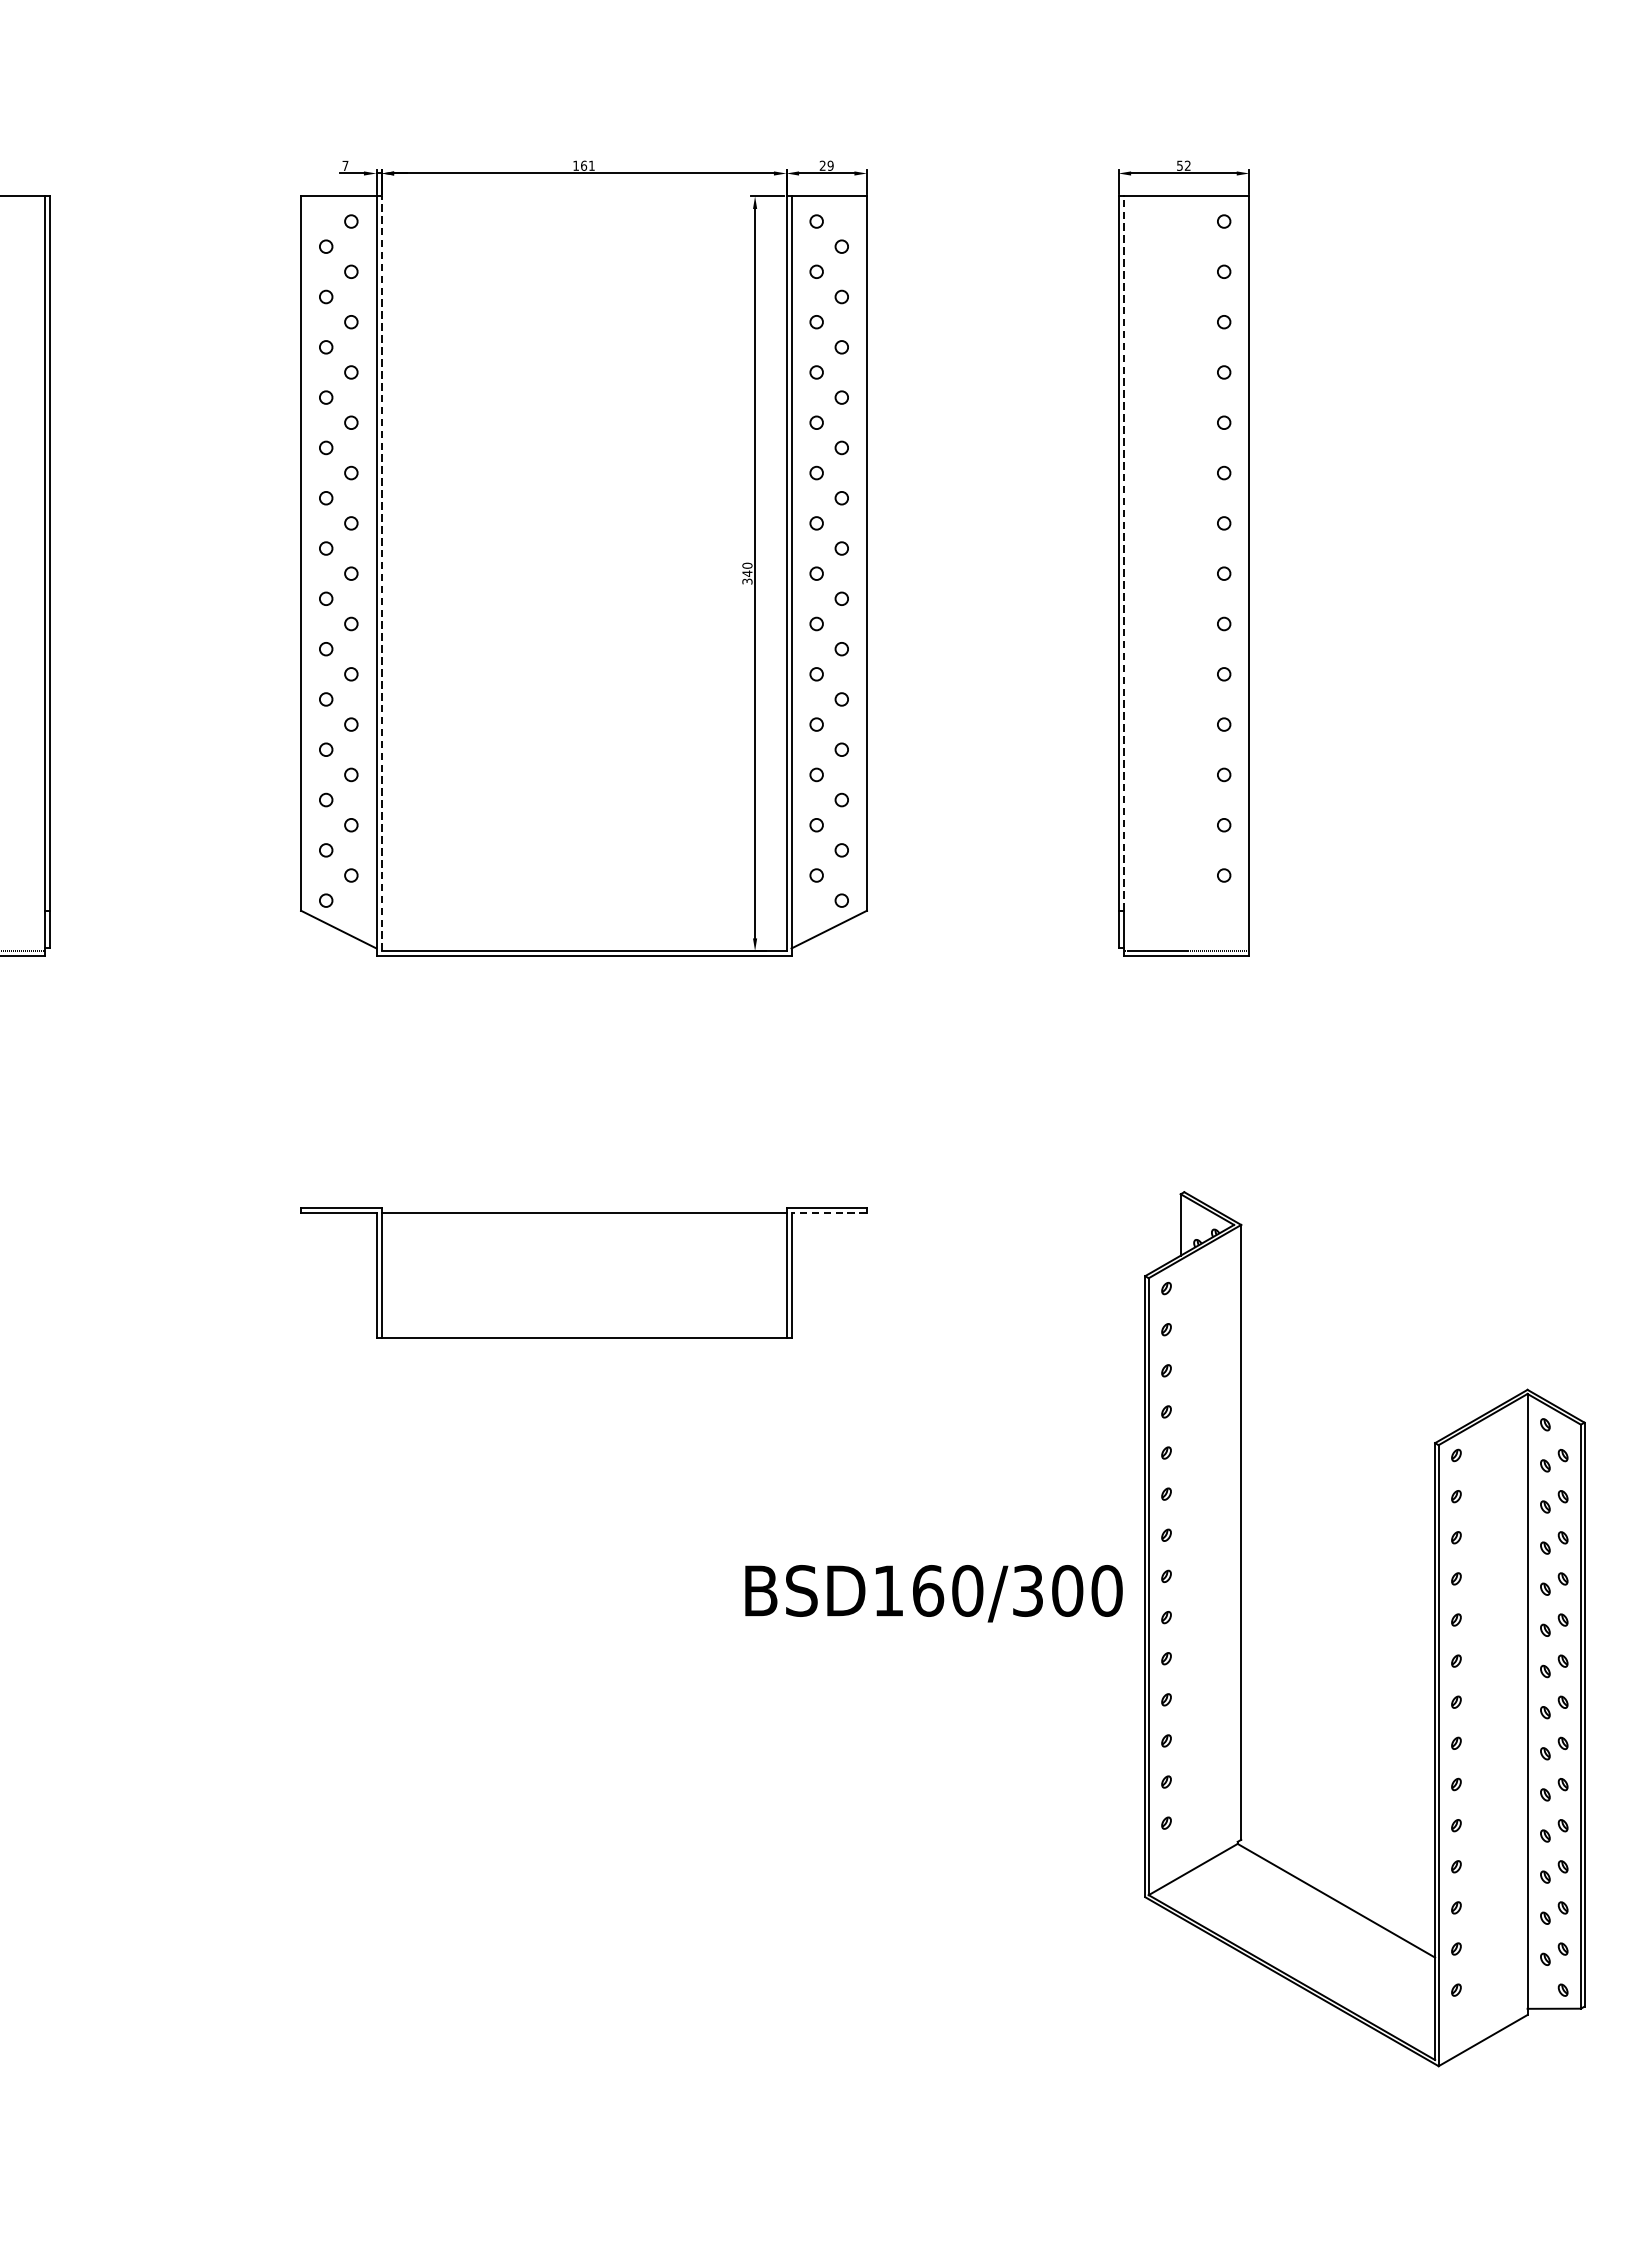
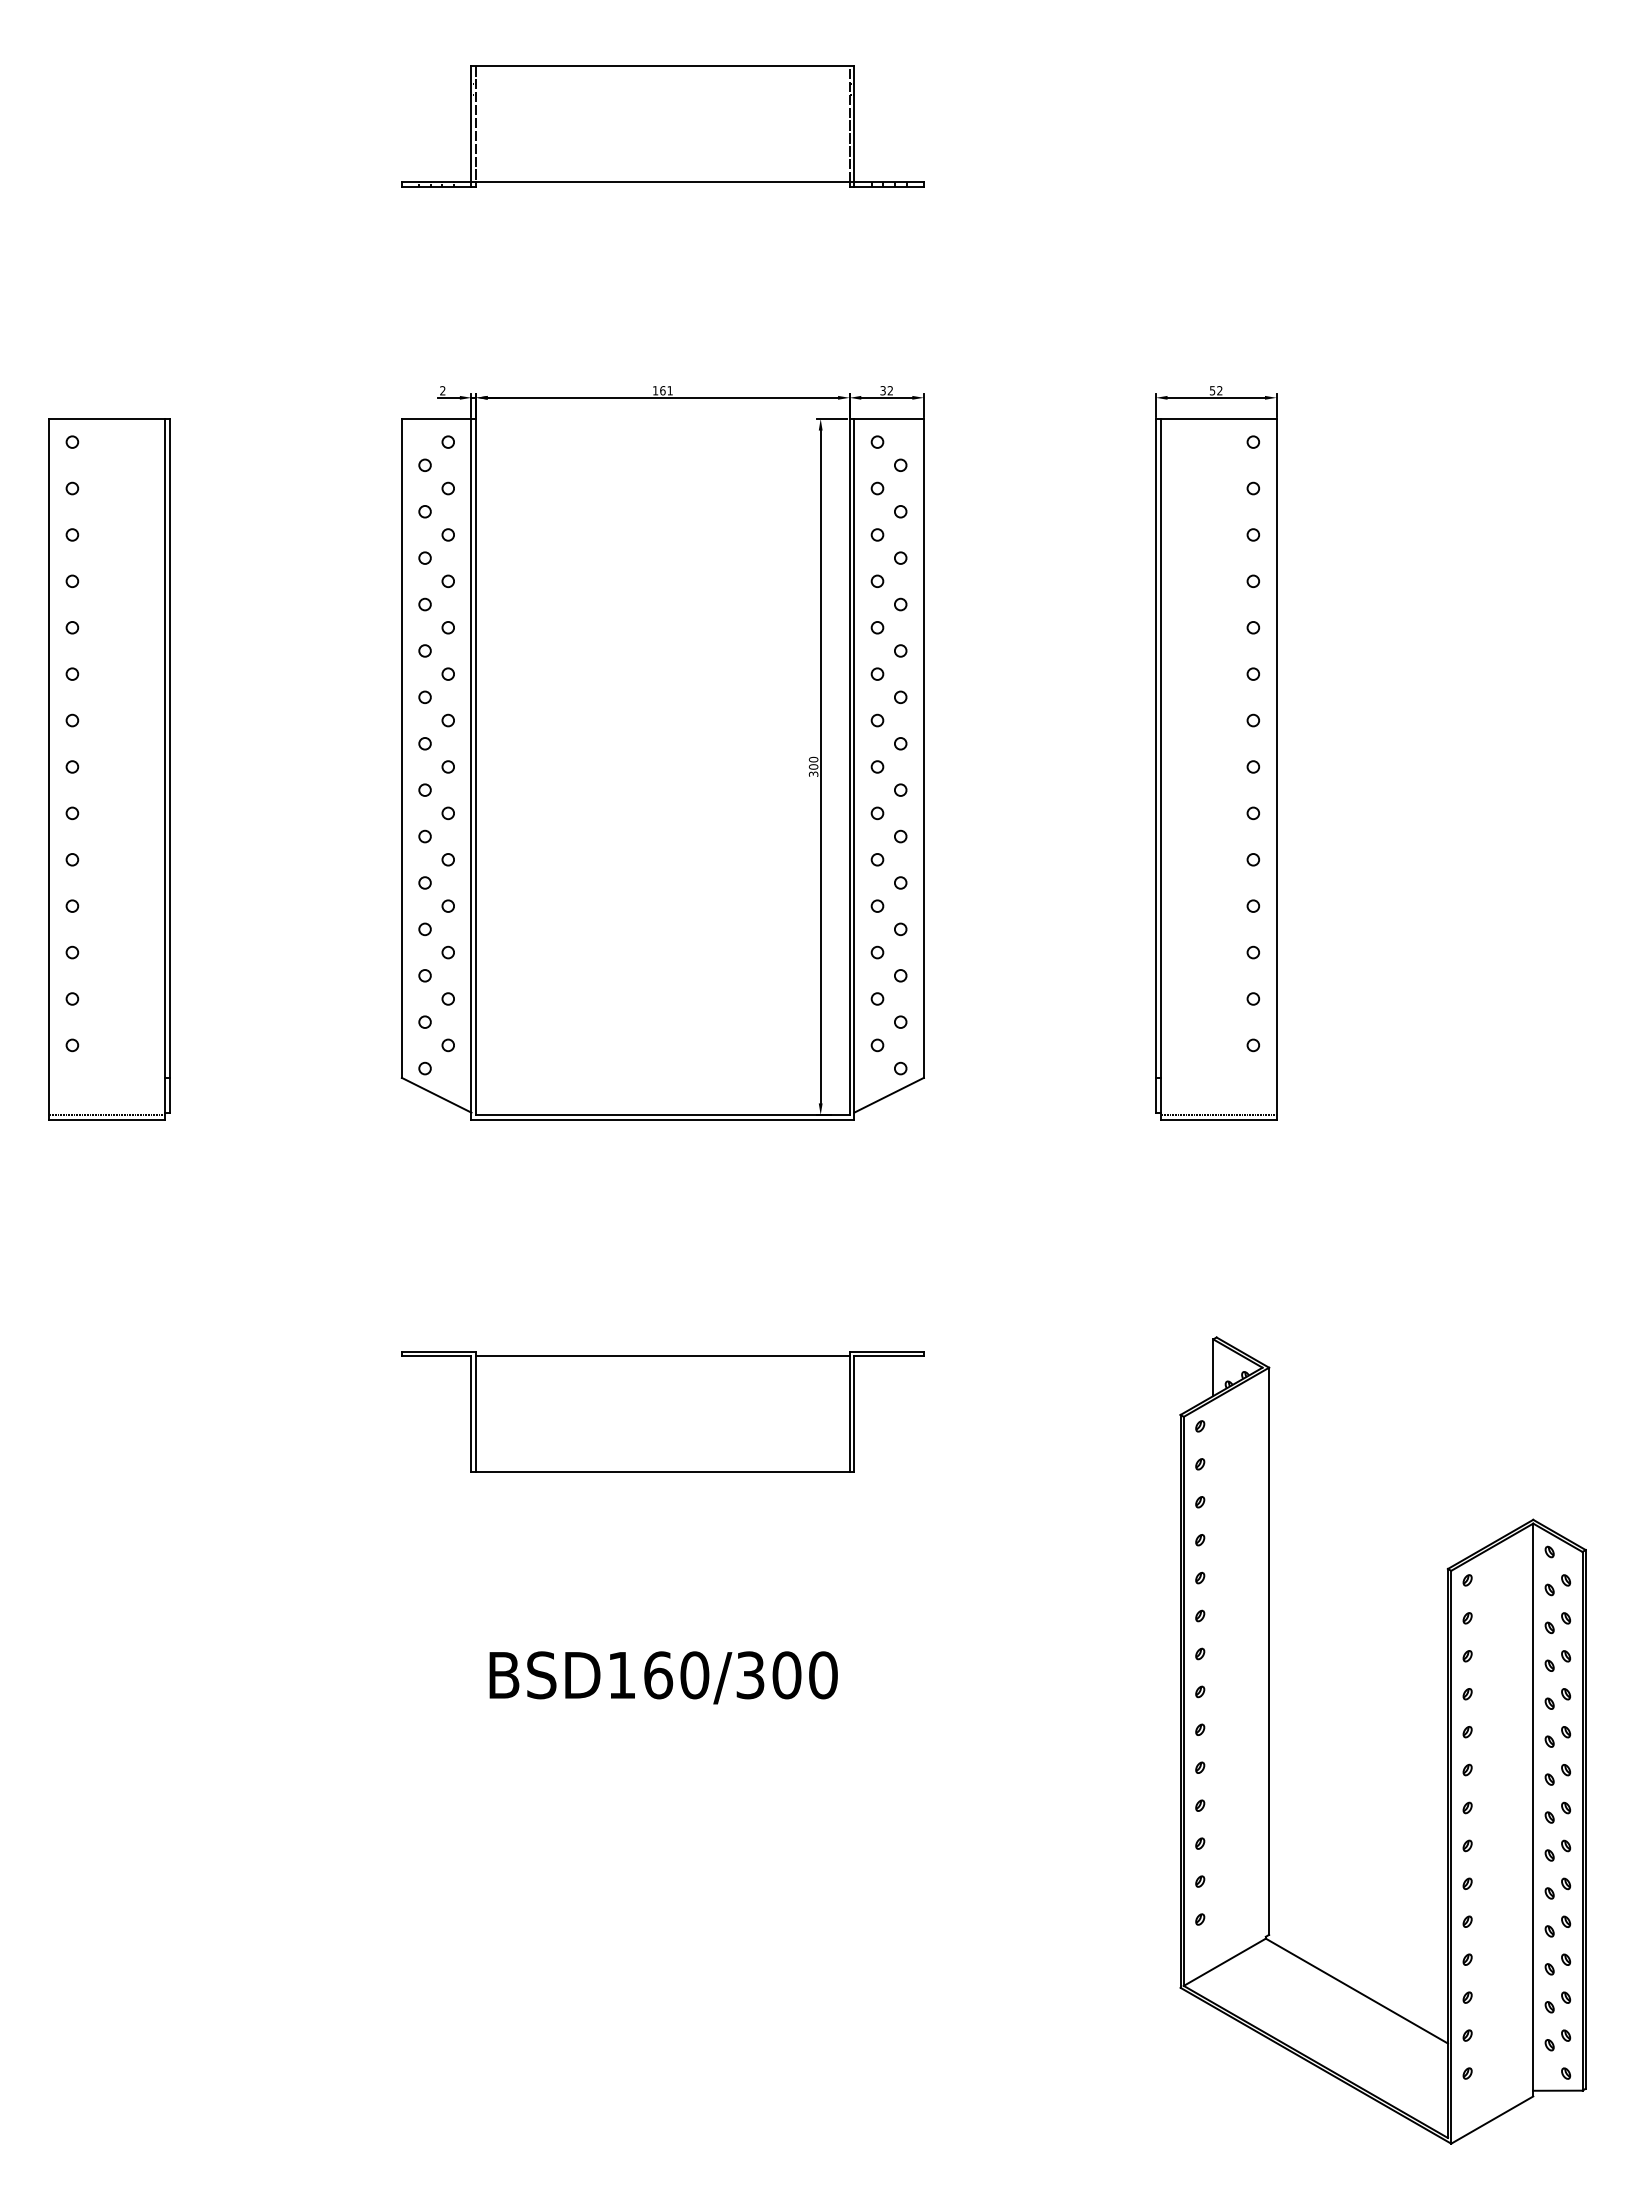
text: (345, 165) -> (442, 390), 7 -> 2
text: (826, 165) -> (886, 390), 29 -> 32
line: (1123, 552) -> (1160, 747), dashed -> solid
line: (381, 573) -> (476, 766), dashed -> solid
text: (747, 573) -> (813, 766), 340 -> 300
line: (829, 1212) -> (889, 1356), dashed -> solid
text: (933, 1593) -> (663, 1677), moved

